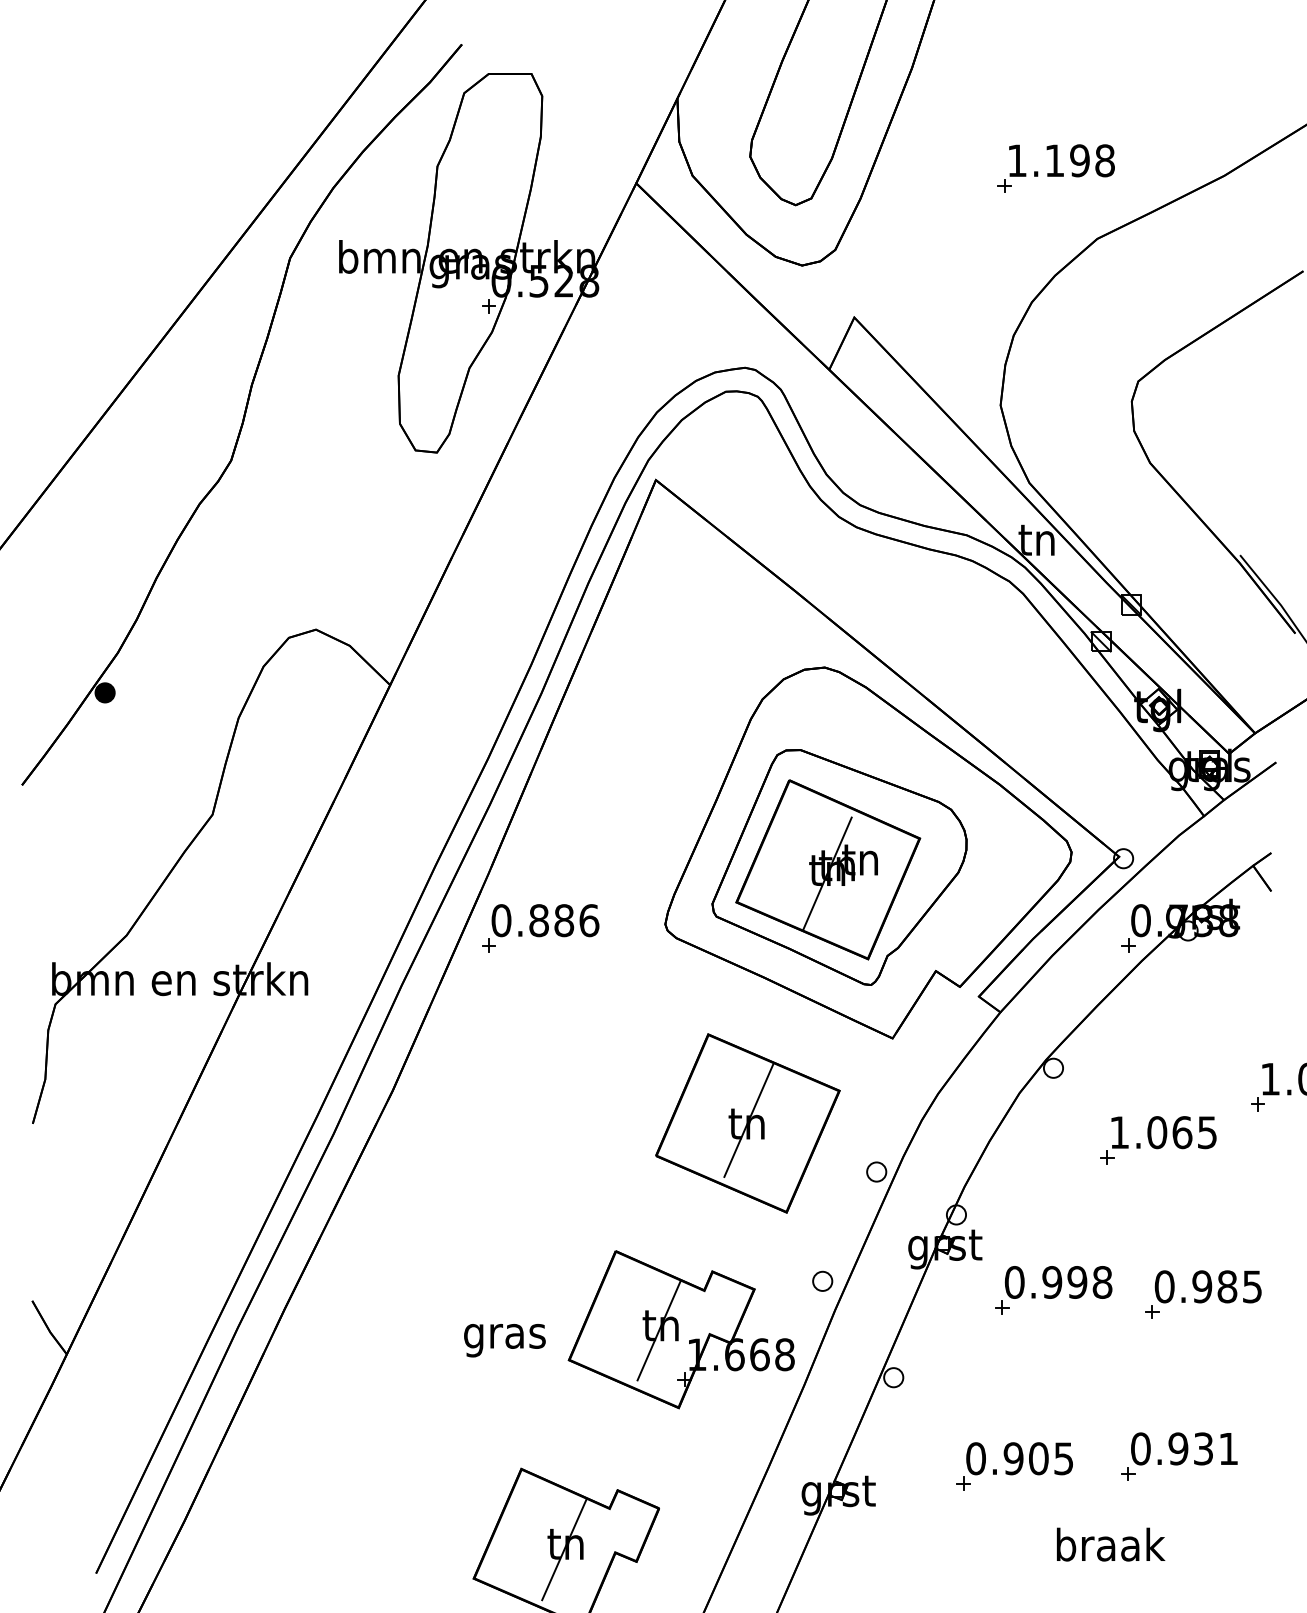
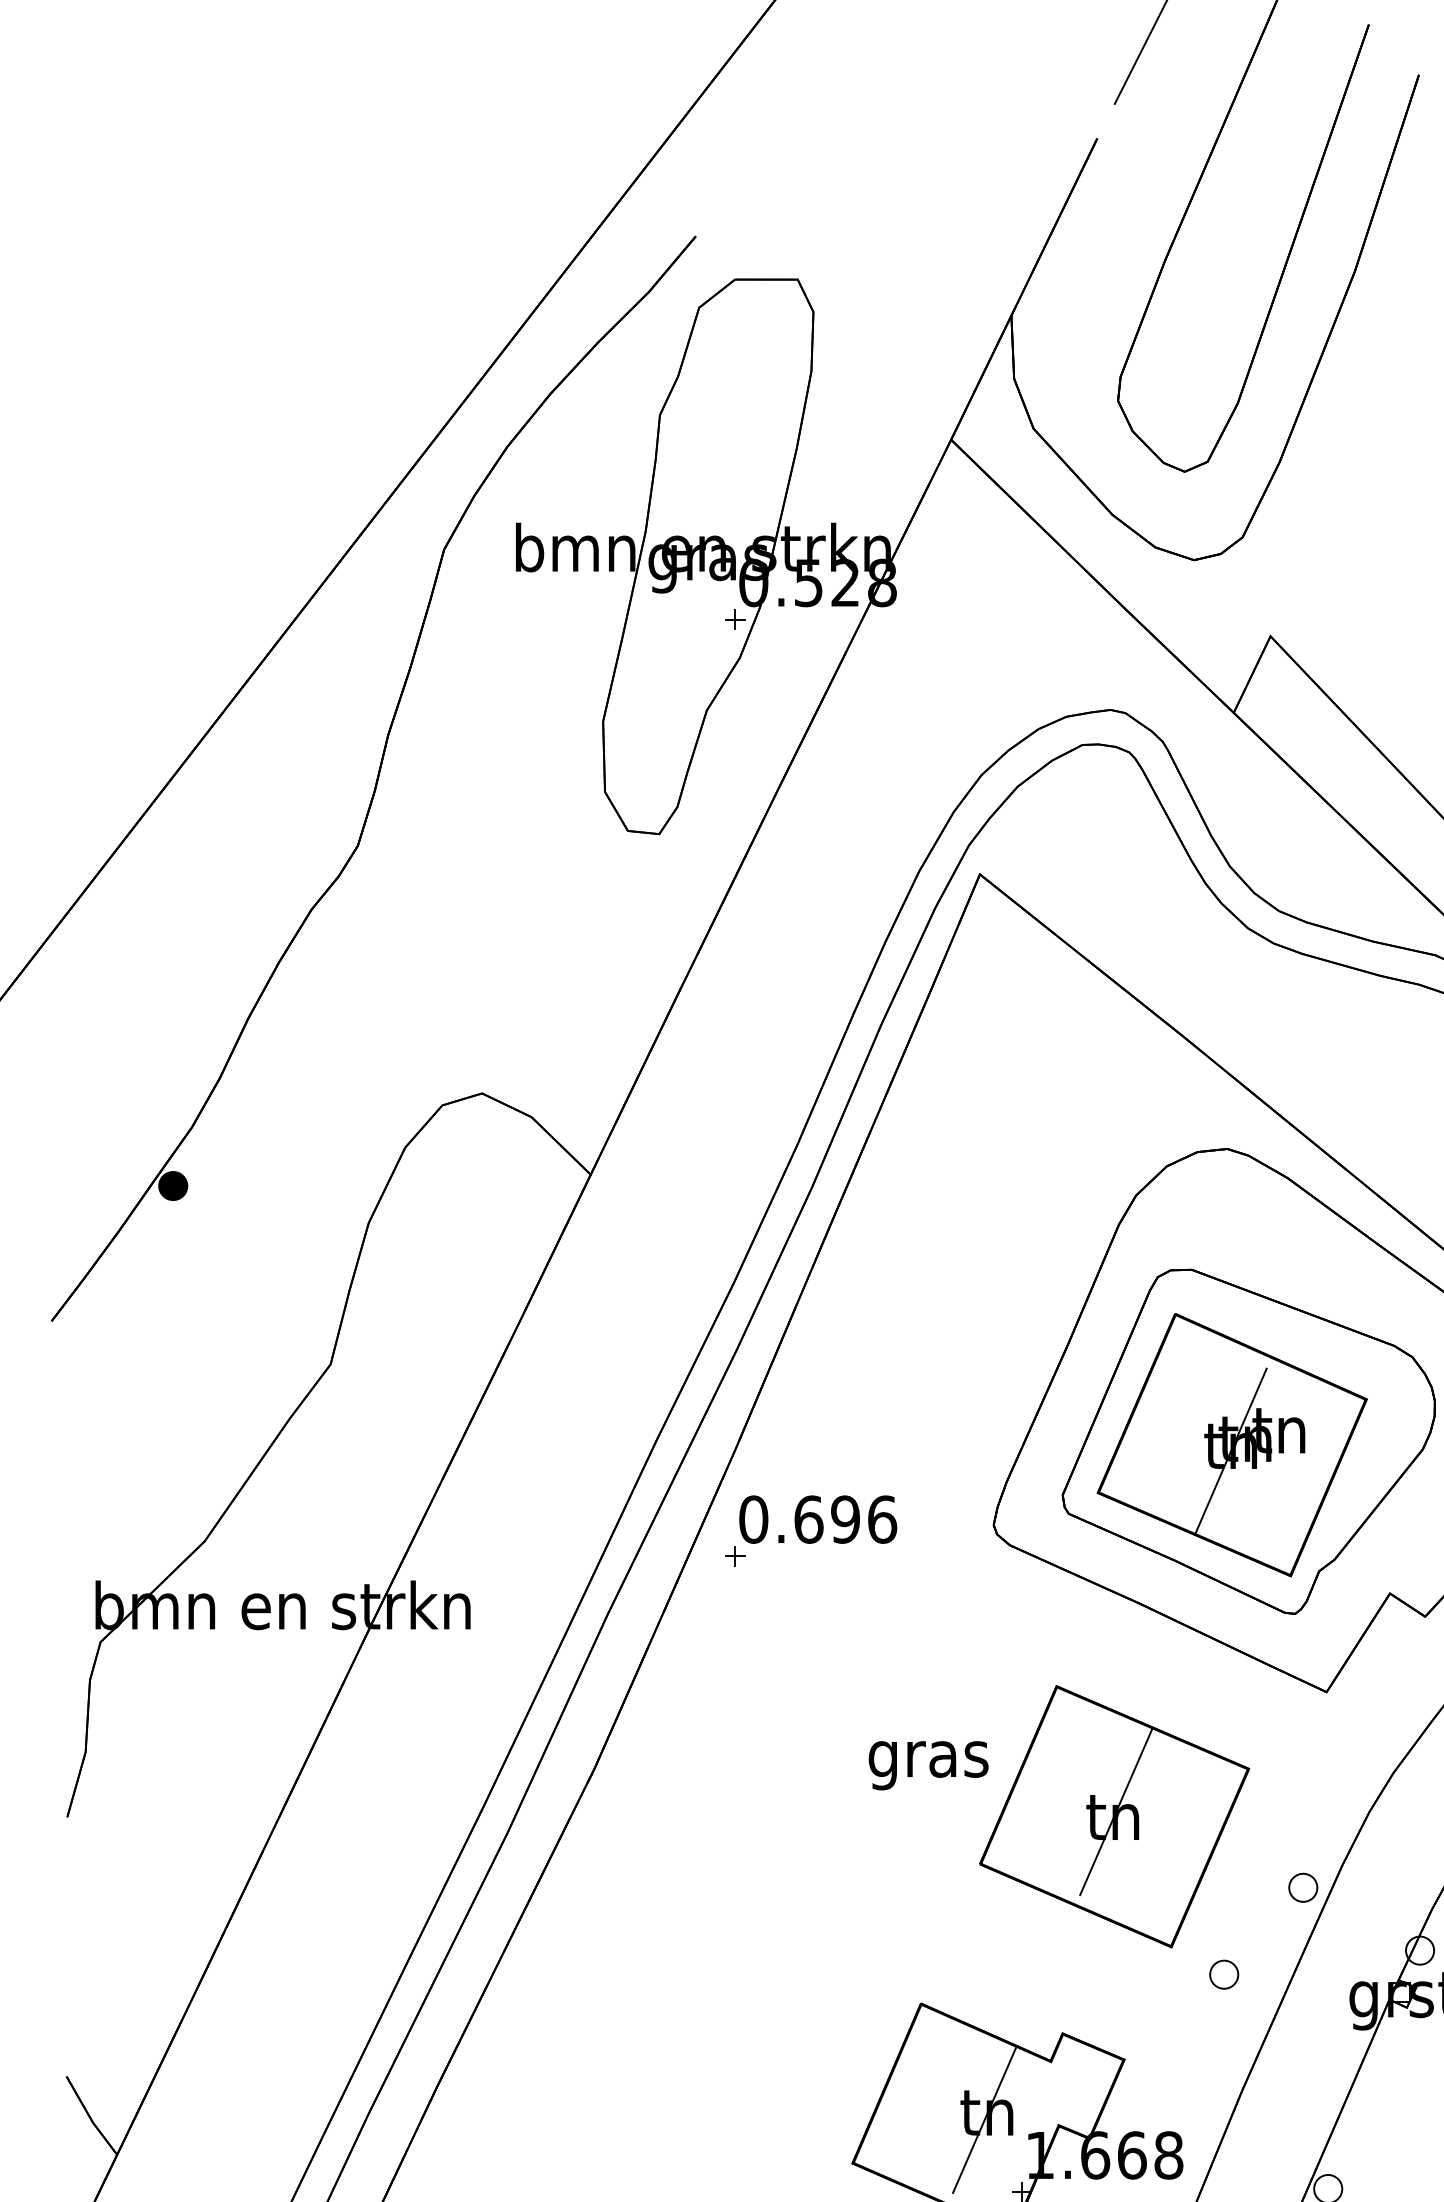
text: (551, 920) -> (826, 1519), 0.886 -> 0.696
part: (822, 1280) -> (1223, 1973), moved
text: (504, 1340) -> (928, 1765), moved

